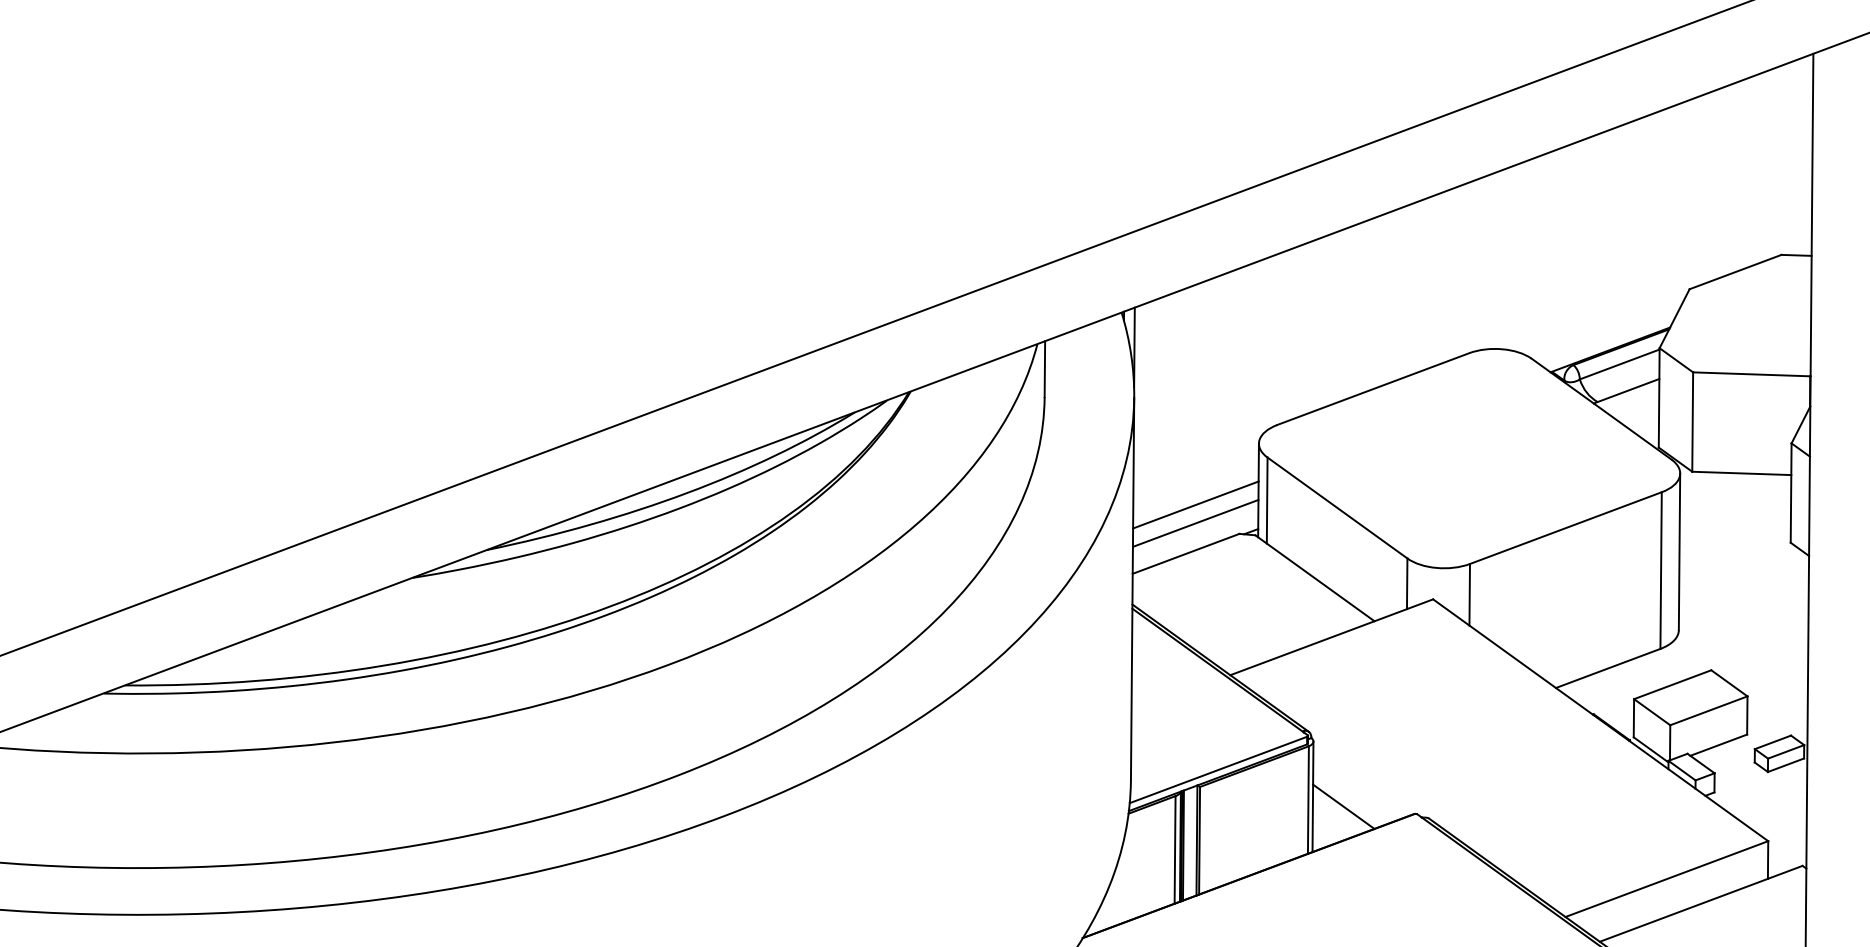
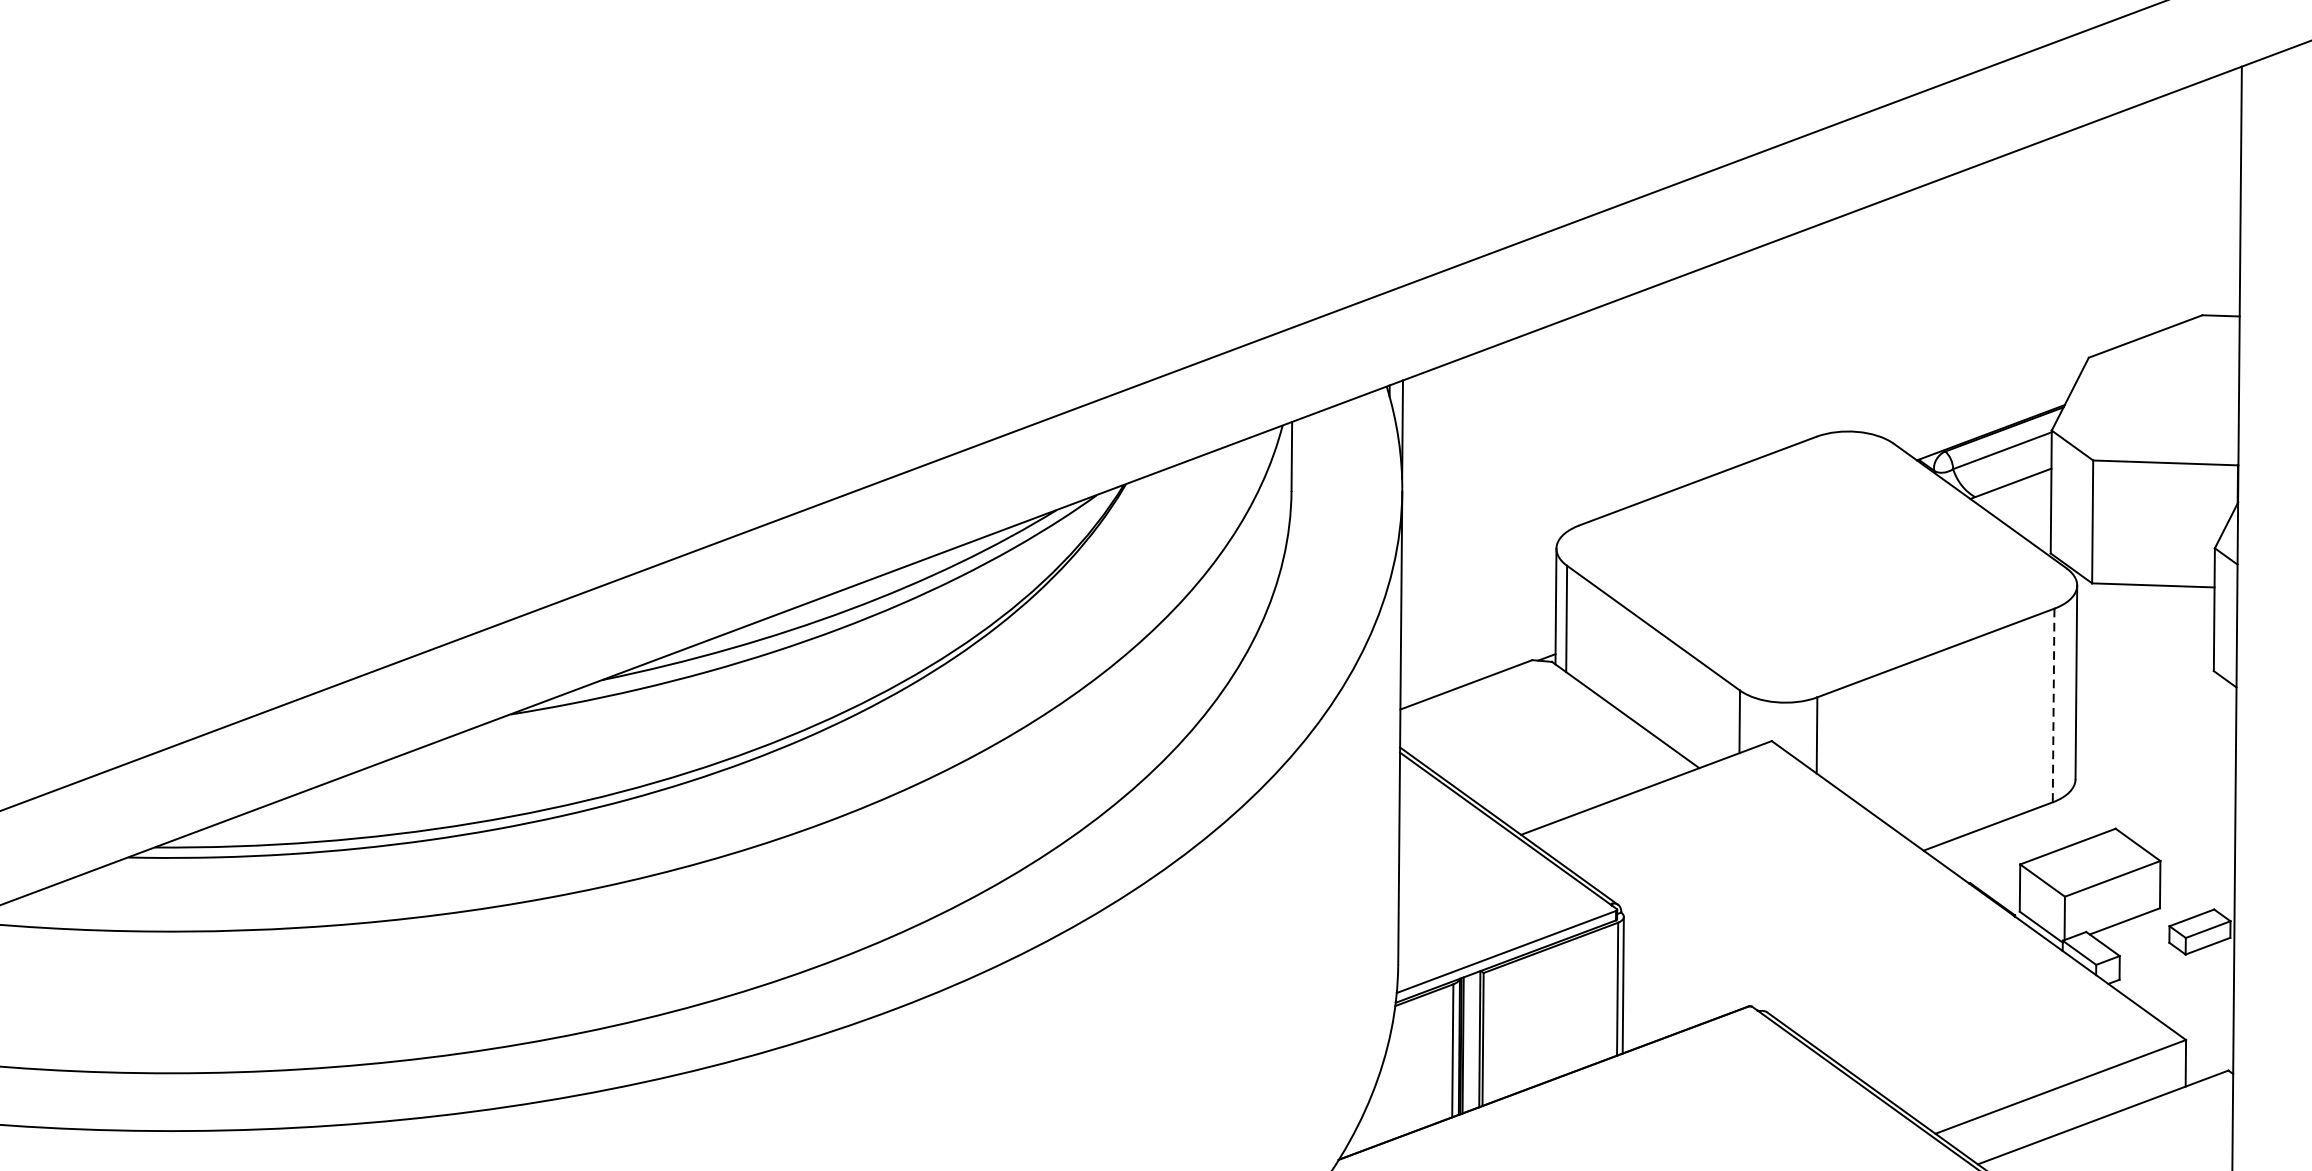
line: (1195, 504) -> (1478, 623), removed
line: (1195, 522) -> (1478, 646), removed
line: (1661, 571) -> (2054, 706), solid -> dashed
line: (1343, 806) -> (1660, 997), removed

